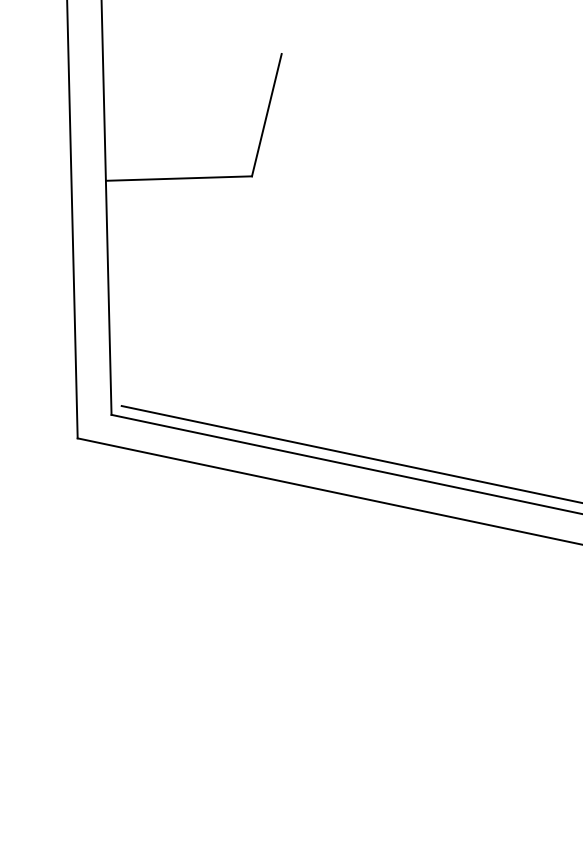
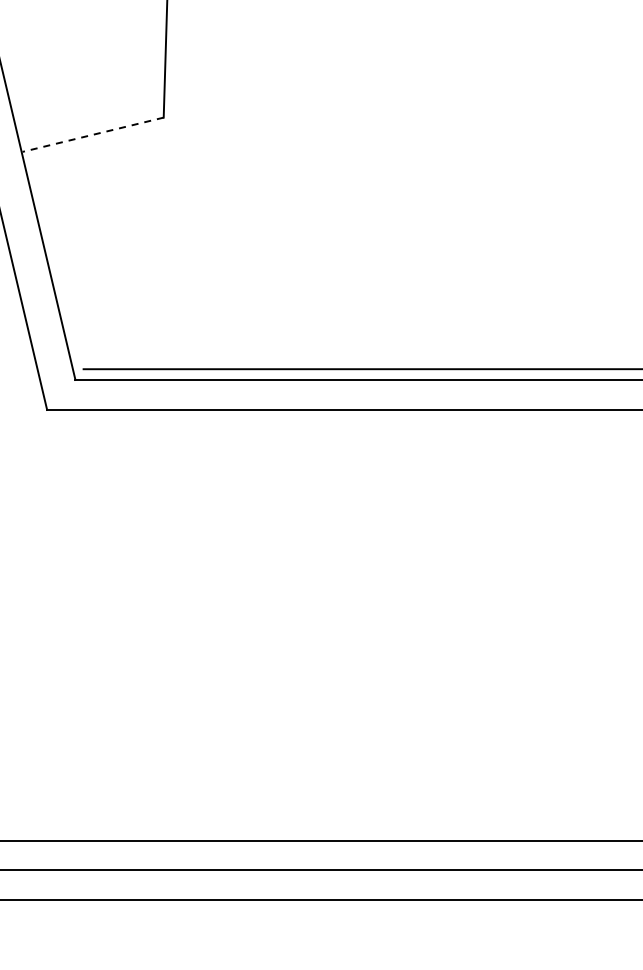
line: (179, 178) -> (93, 134), solid -> dashed

